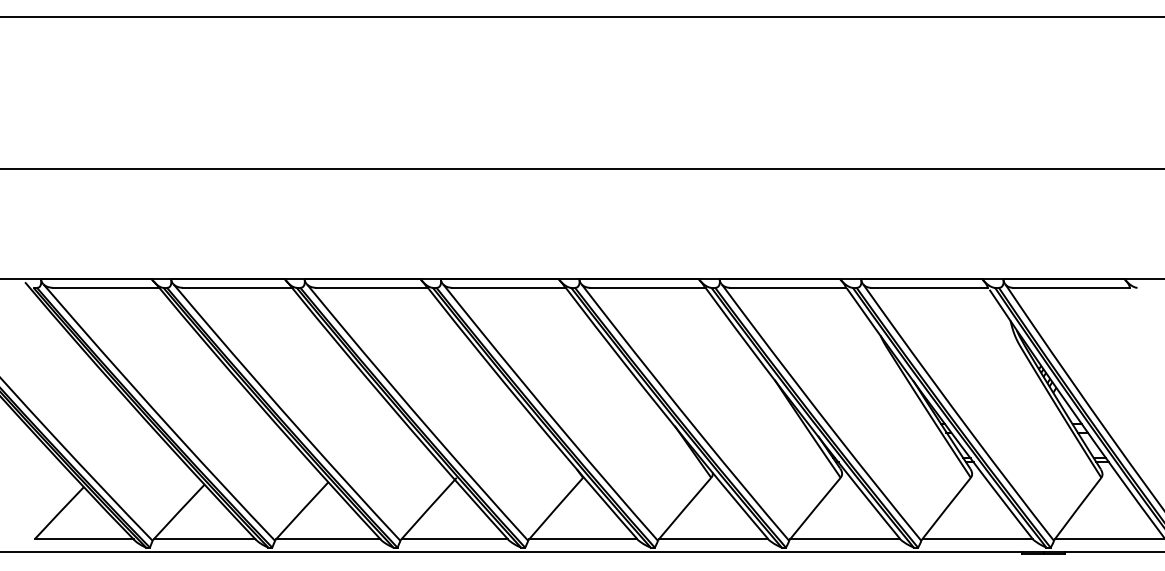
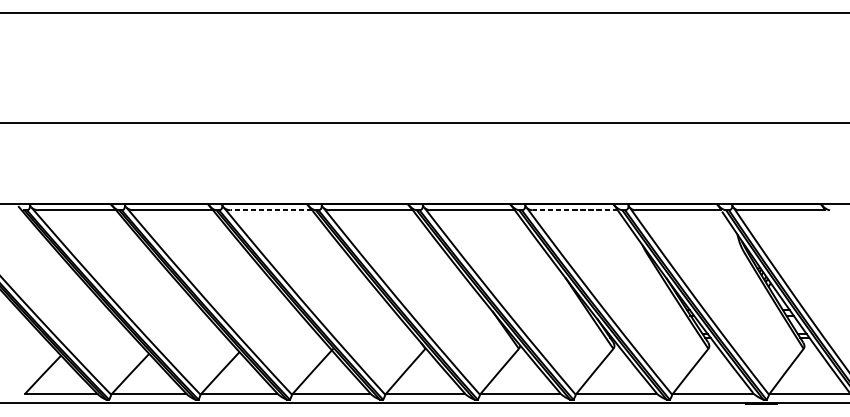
line: (371, 287) -> (271, 209), solid -> dashed
line: (787, 287) -> (574, 209), solid -> dashed

